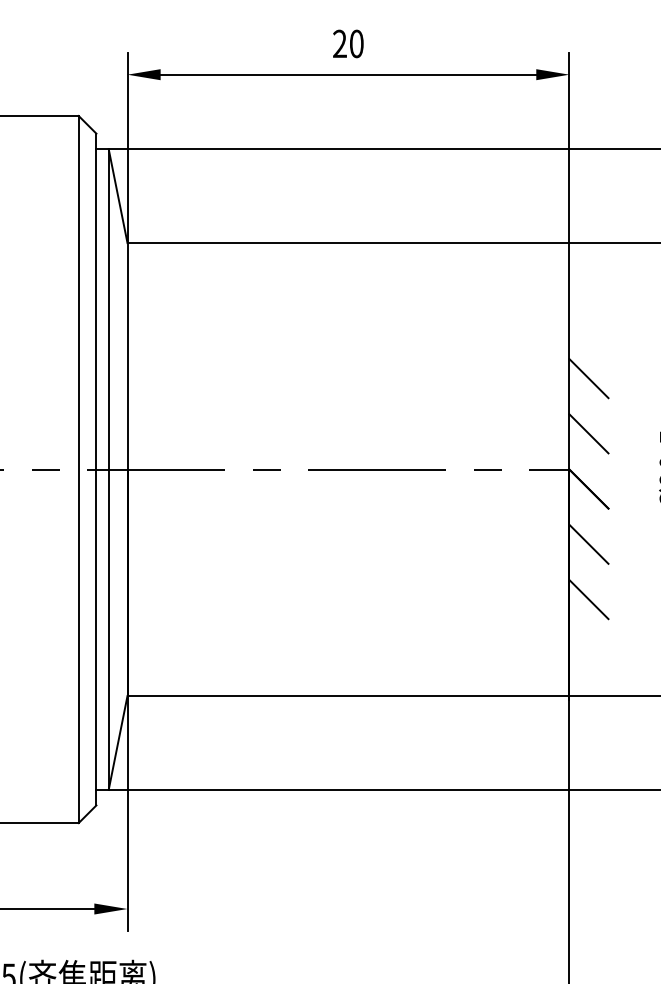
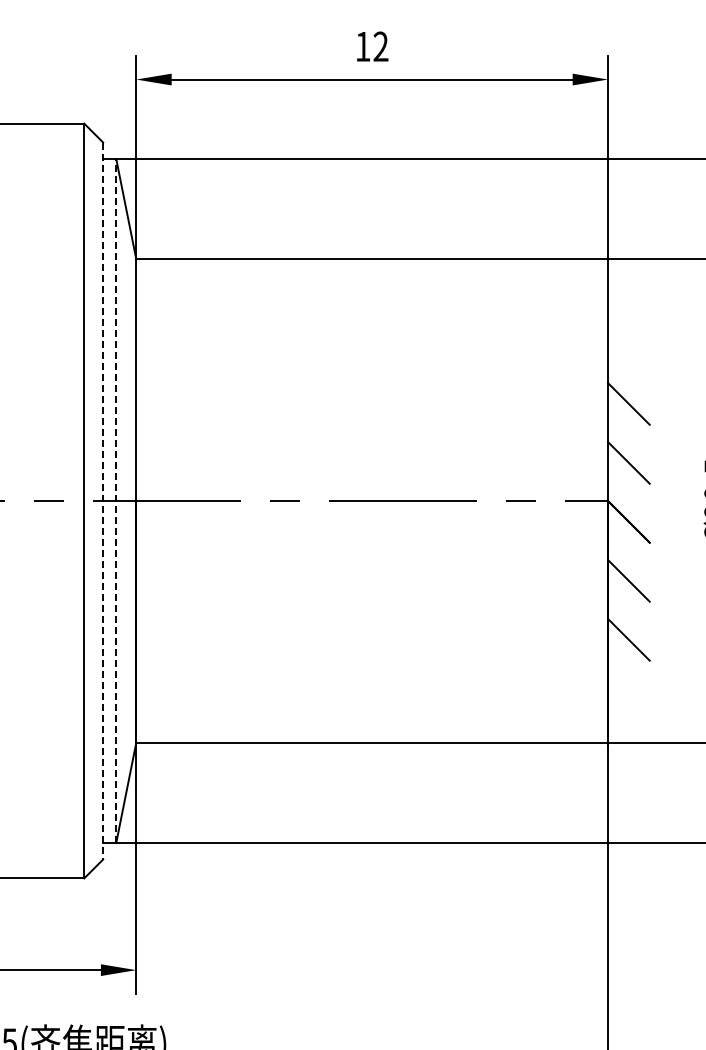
text: (347, 43) -> (371, 46), 20 -> 12
line: (96, 469) -> (103, 501), solid -> dashed
line: (108, 469) -> (116, 500), solid -> dashed

